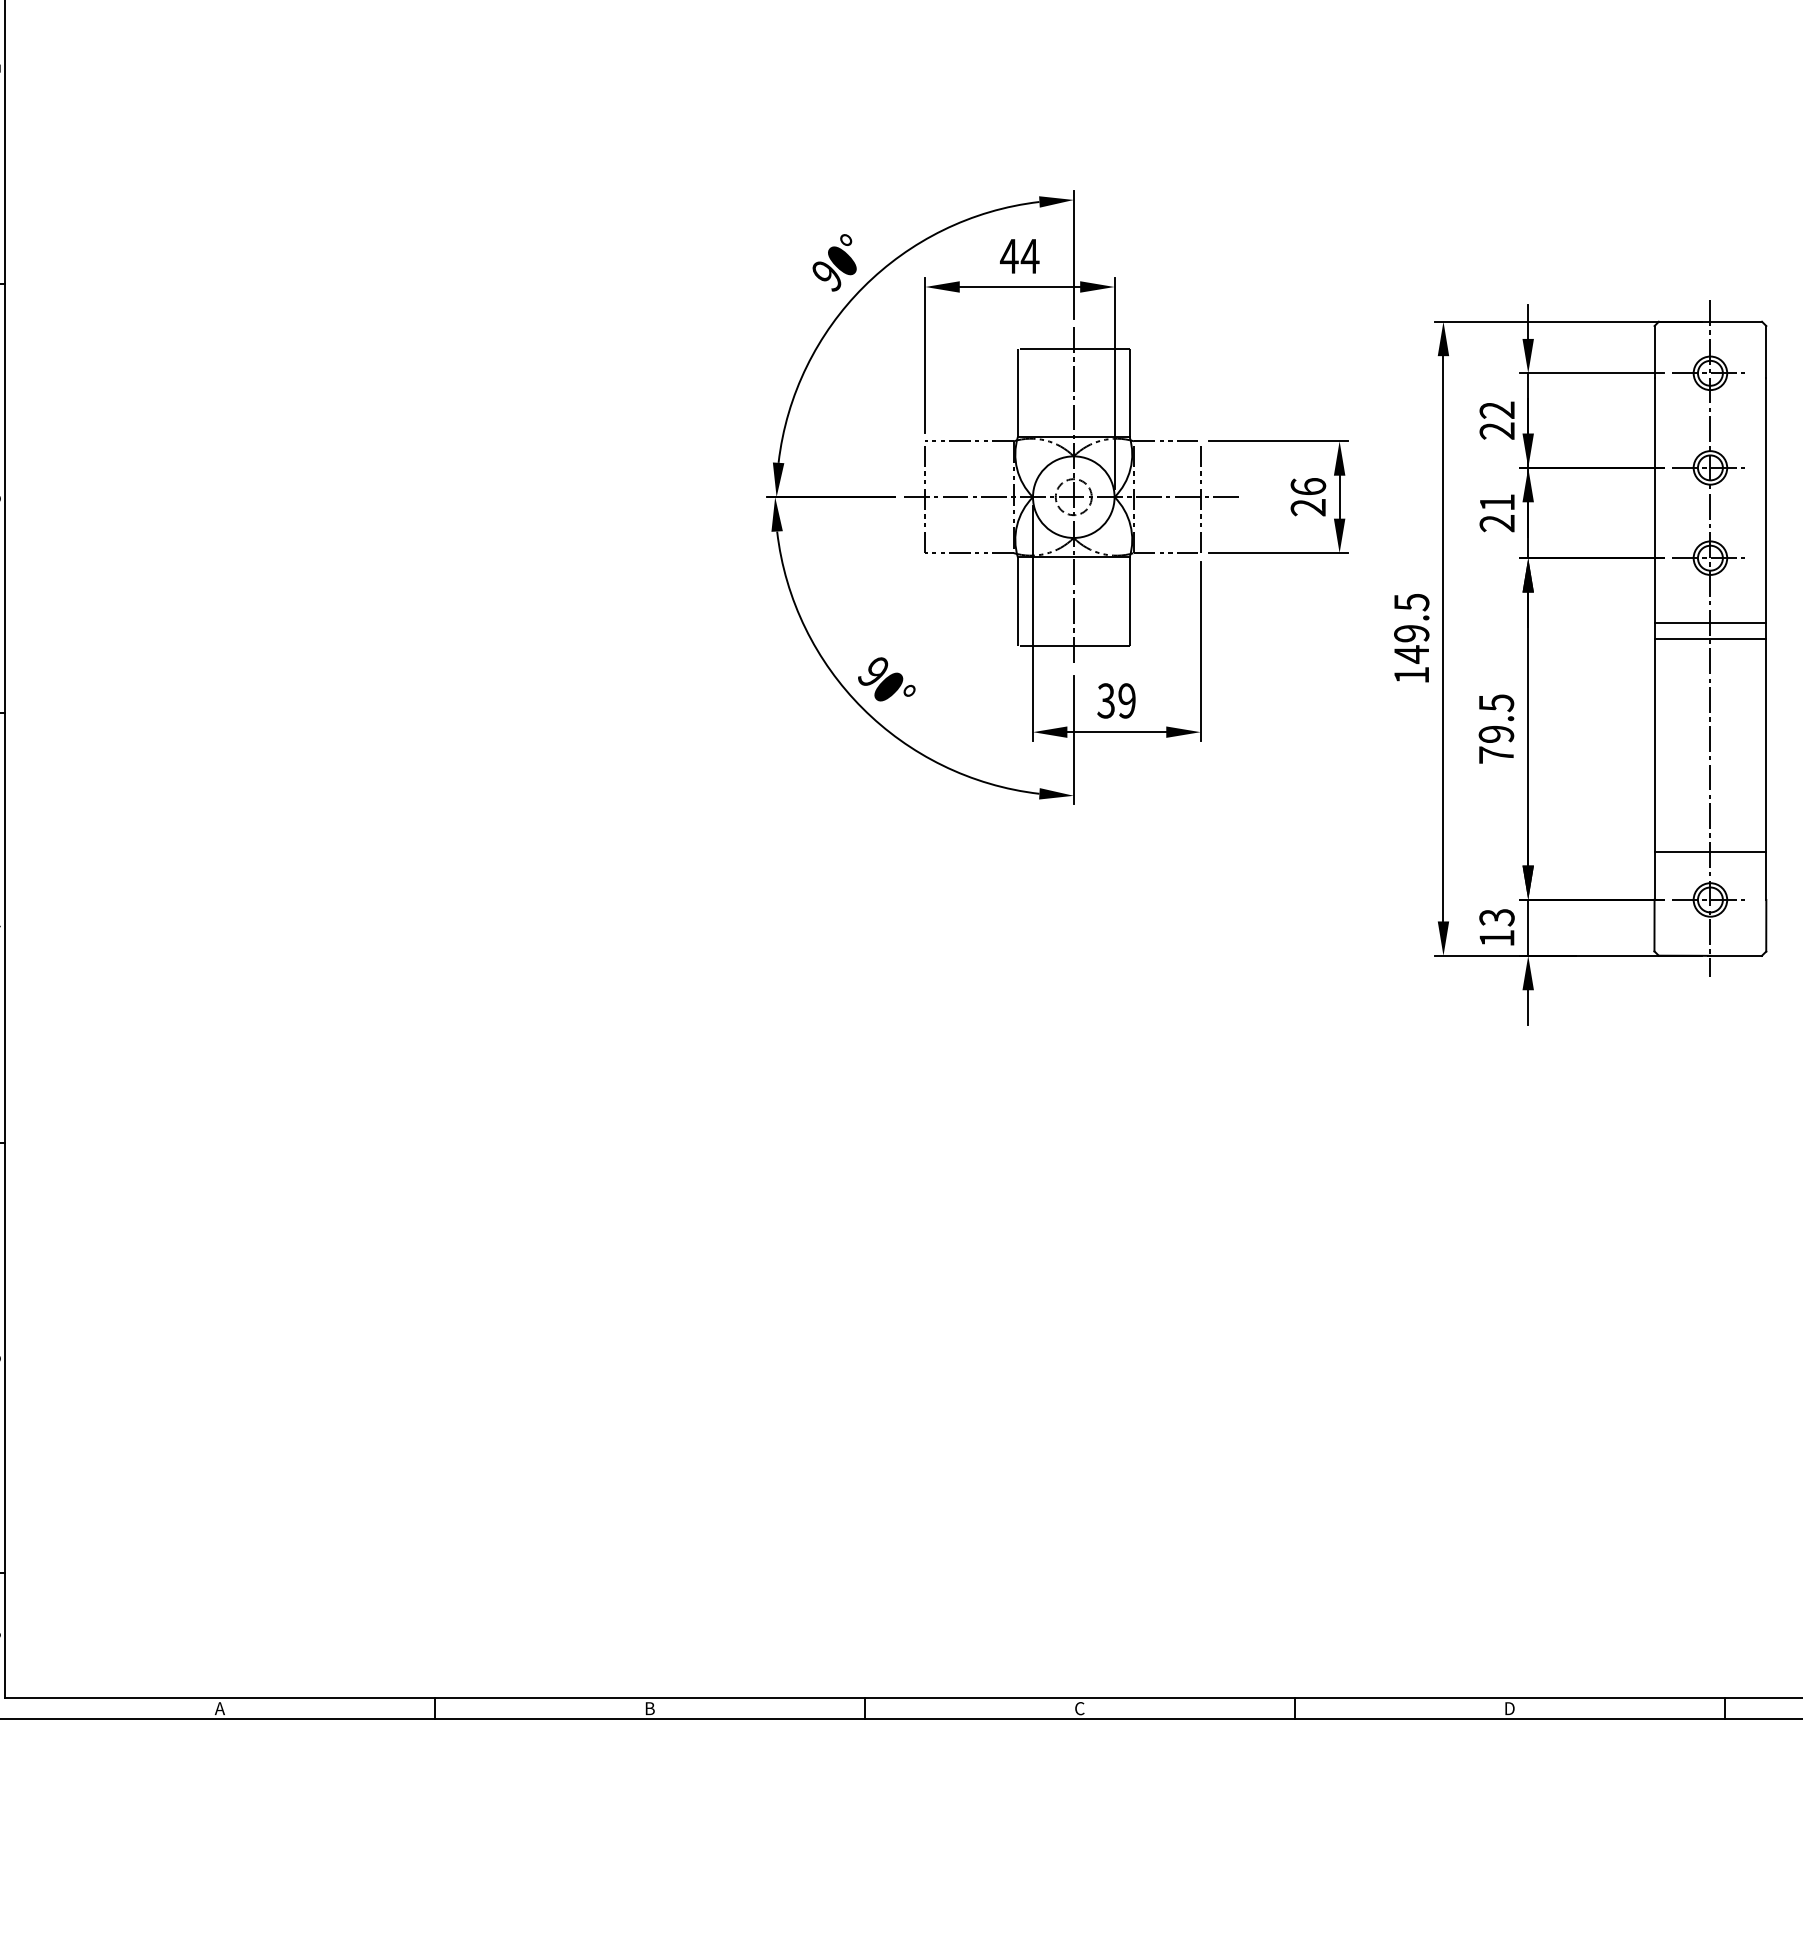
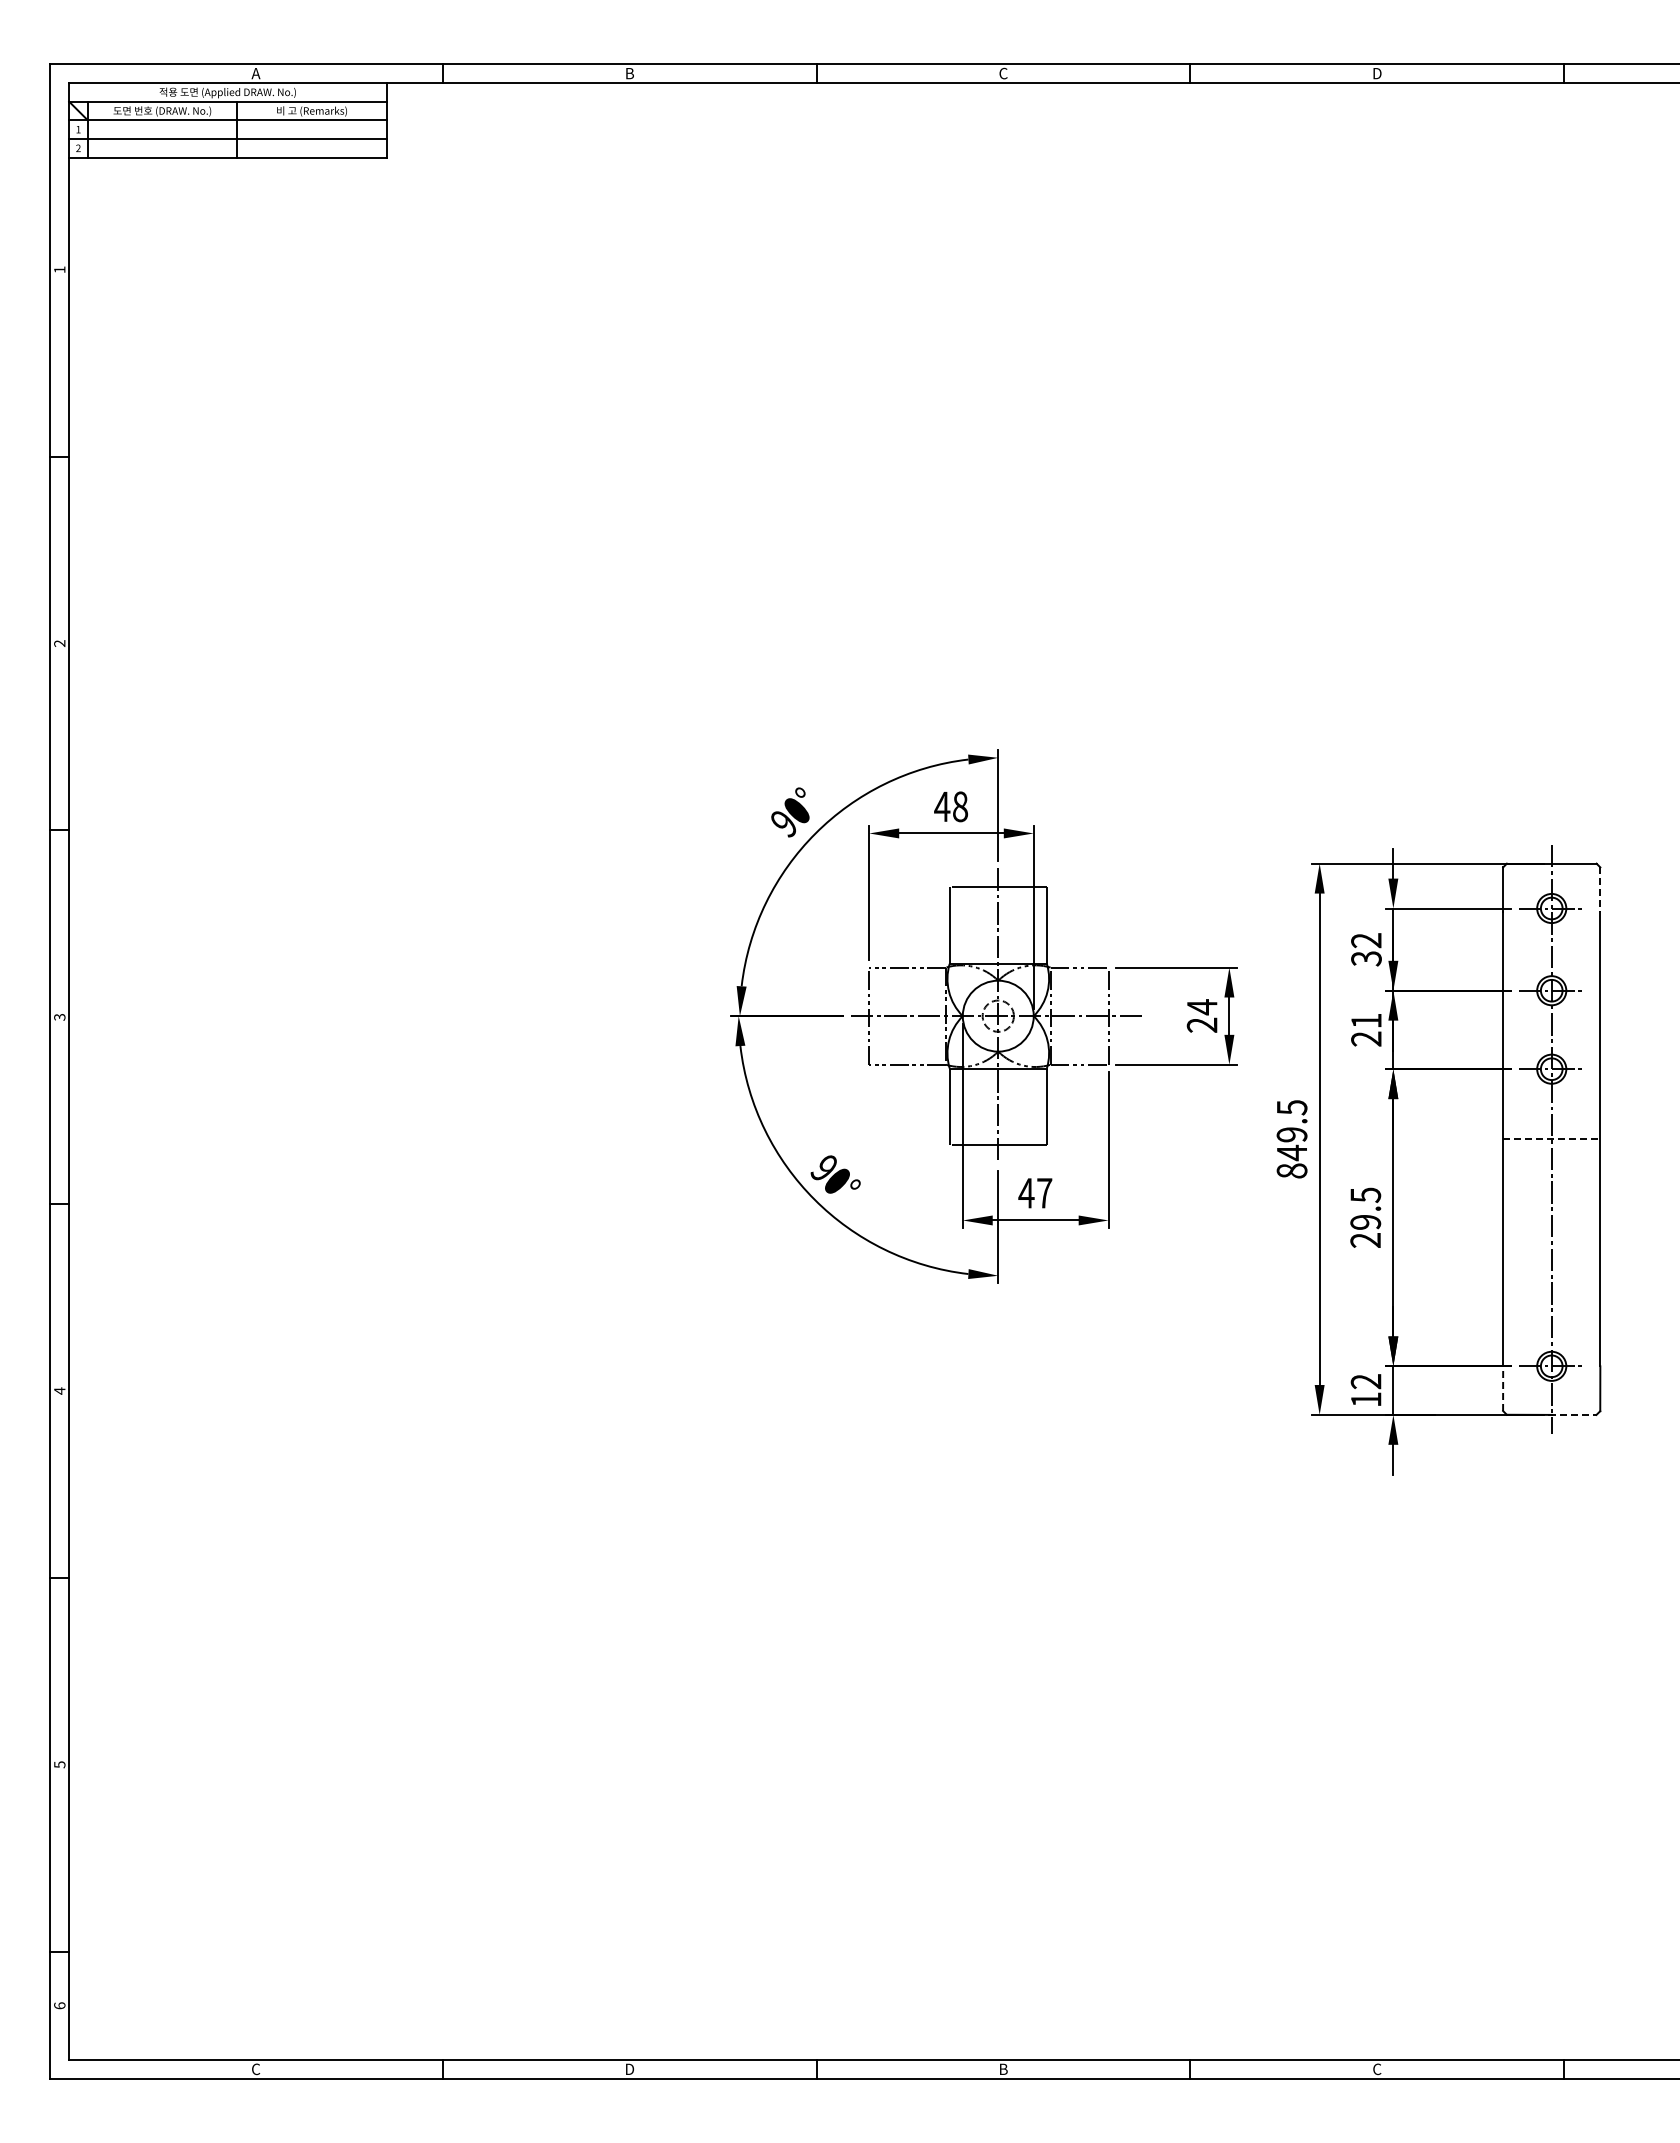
text: (1030, 255) -> (960, 806), 44 -> 48
line: (1766, 352) -> (1600, 890), solid -> dashed
text: (1497, 430) -> (1366, 958), 22 -> 32
text: (1307, 487) -> (1201, 1007), 26 -> 24
line: (1710, 622) -> (1551, 1125), removed
line: (1710, 639) -> (1551, 1139), solid -> dashed
text: (1411, 674) -> (1291, 1170), 149.5 -> 849.5
text: (1116, 700) -> (1035, 1192), 39 -> 47
text: (1496, 754) -> (1365, 1239), 79.5 -> 29.5
line: (1710, 851) -> (1551, 1324), removed
text: (1497, 917) -> (1366, 1381), 13 -> 12
line: (1654, 925) -> (1503, 1388), solid -> dashed
line: (1734, 955) -> (1572, 1414), solid -> dashed
text: (650, 1707) -> (630, 2068), B -> D
text: (219, 1708) -> (255, 2069), A -> C
text: (1079, 1708) -> (1003, 2069), C -> B
text: (1509, 1708) -> (1377, 2069), D -> C

